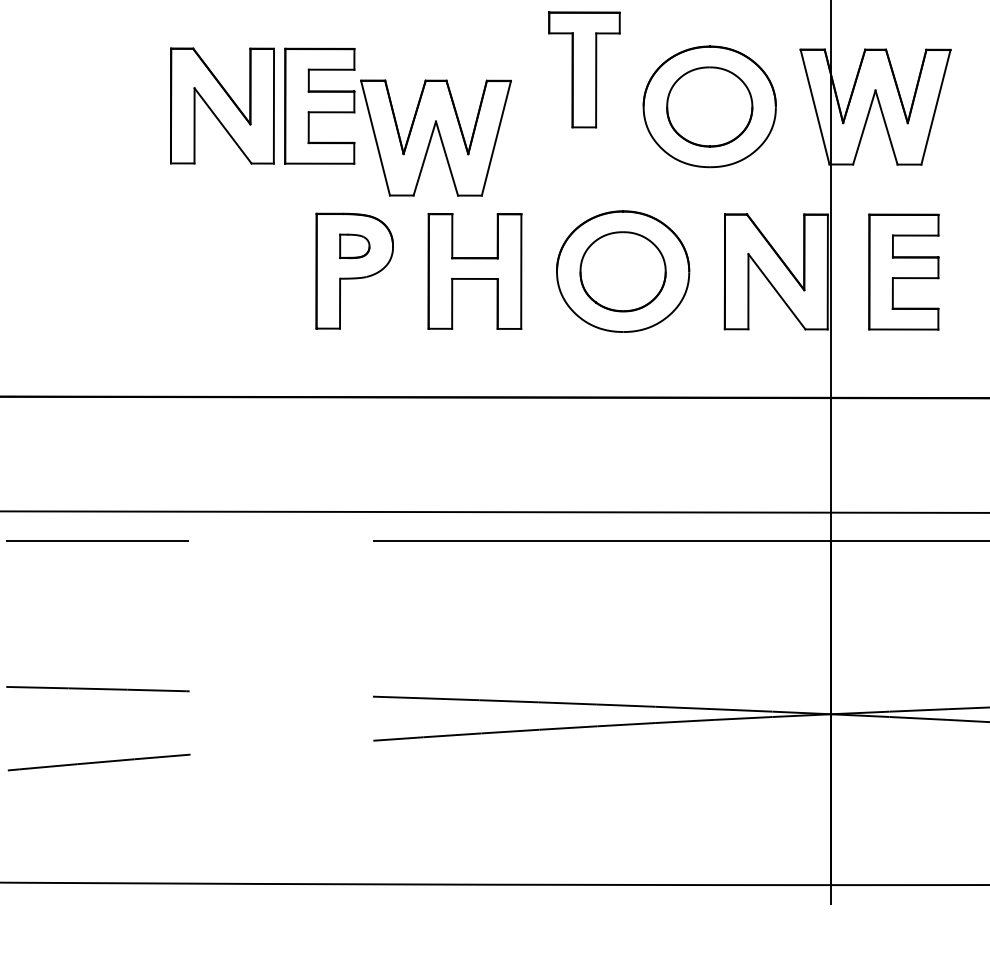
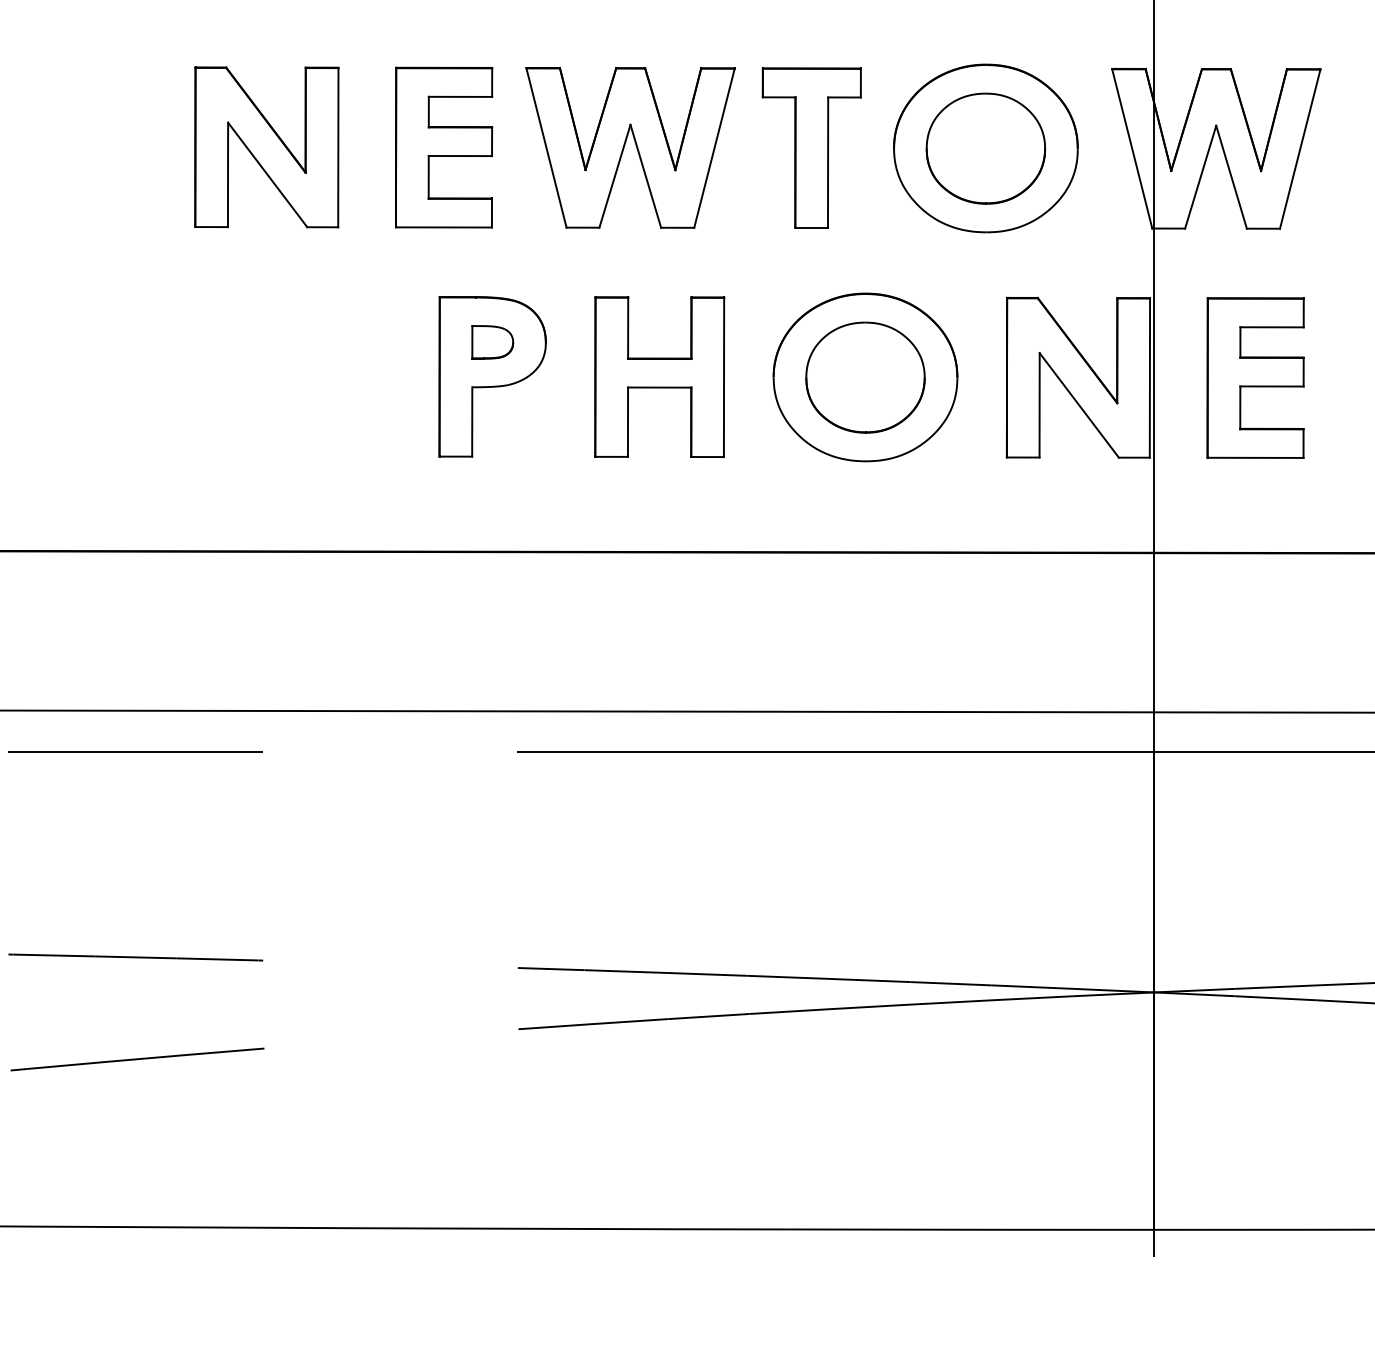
part: (584, 69) -> (811, 147), moved
part: (222, 106) -> (266, 147), moved
part: (435, 137) -> (630, 147), moved

